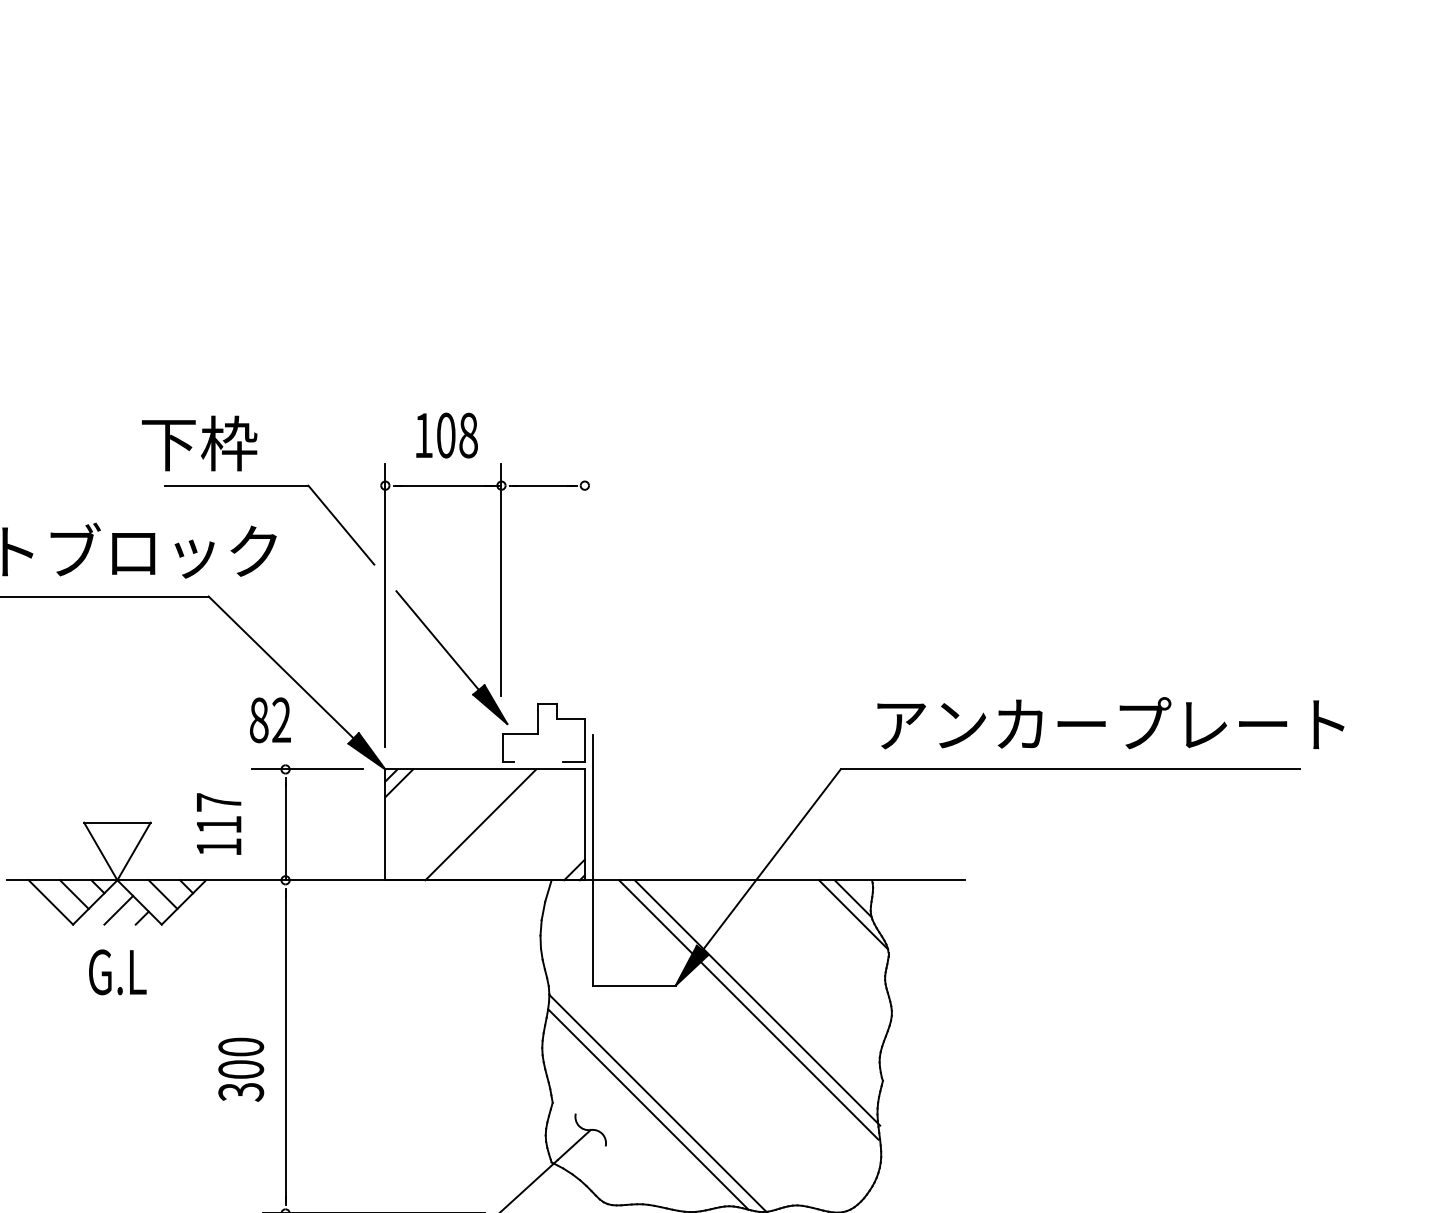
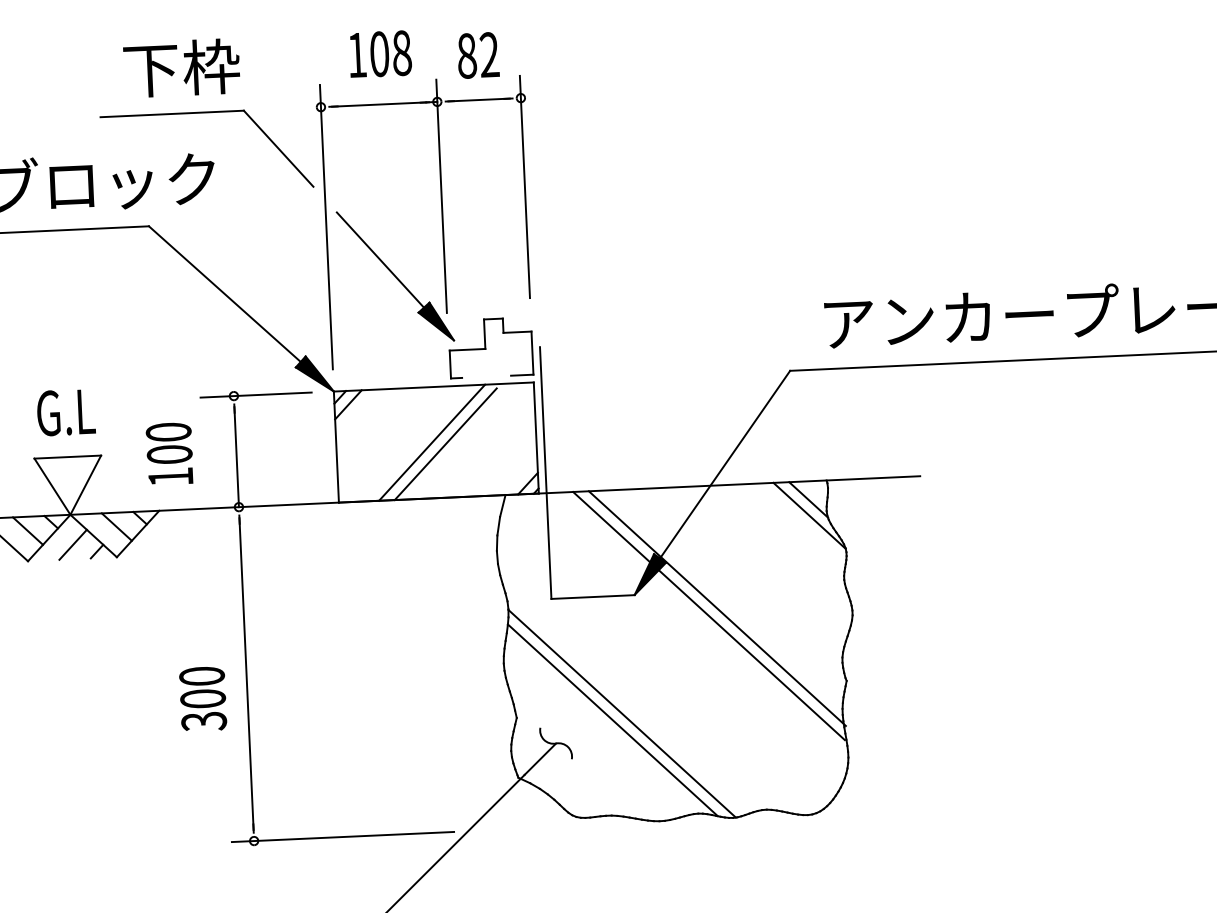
text: (199, 443) -> (181, 68), moved
line: (584, 574) -> (524, 187), added
text: (270, 720) -> (478, 55), moved
text: (218, 813) -> (168, 443), 117 -> 100
line: (494, 826) -> (445, 443), added
text: (117, 972) -> (65, 412), moved

